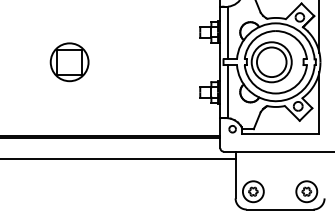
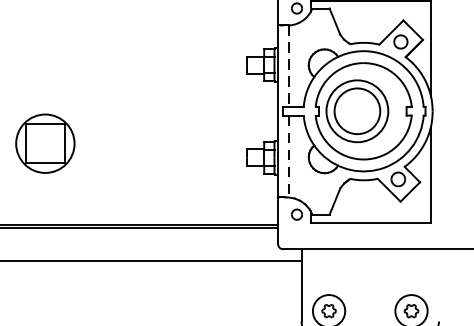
line: (227, 33) -> (289, 66), solid -> dashed
part: (69, 62) -> (45, 144), moved
line: (227, 92) -> (289, 157), solid -> dashed

